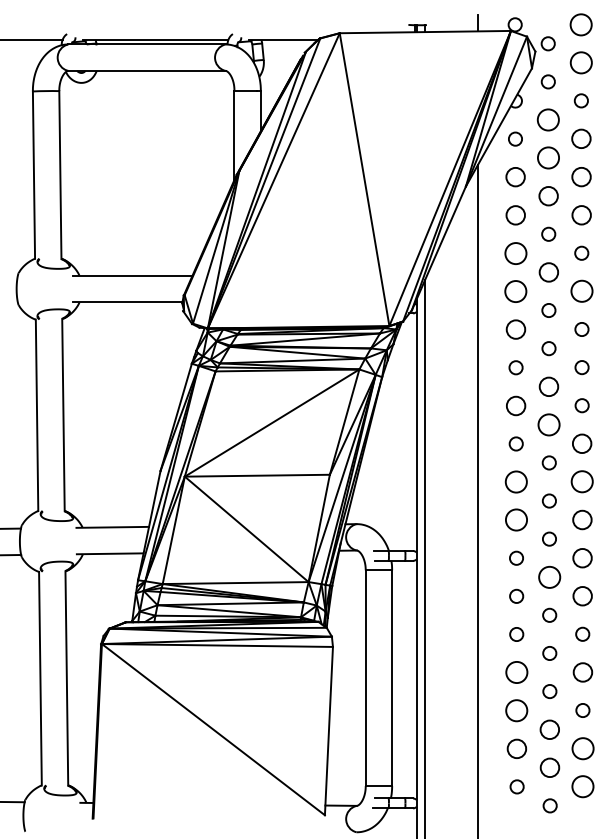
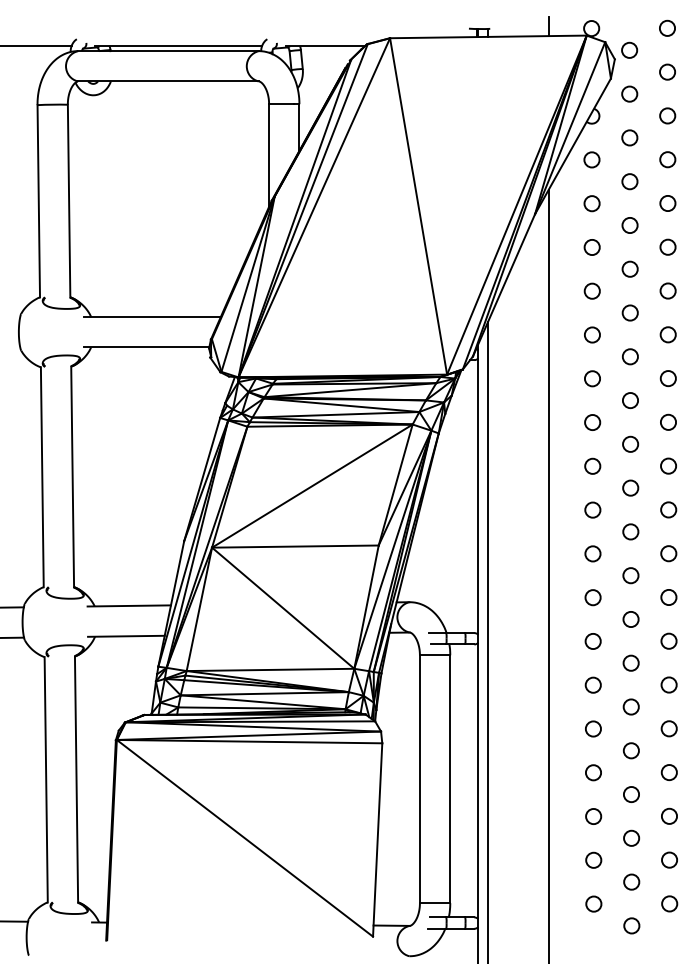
circle: (581, 23) -> (667, 27), size x0.62
circle: (581, 62) -> (667, 71), size x0.62
circle: (548, 119) -> (629, 137), size x0.62
circle: (581, 138) -> (667, 159), size x0.71
circle: (548, 157) -> (629, 181), size x0.62
circle: (515, 177) -> (591, 203), size x0.71
circle: (581, 177) -> (667, 203), size x0.71
circle: (548, 196) -> (629, 225), size x0.71
circle: (581, 214) -> (667, 246), size x0.71
circle: (515, 215) -> (591, 247), size x0.71
circle: (515, 252) -> (591, 290), size x0.62
circle: (548, 271) -> (629, 312), size x0.71
circle: (515, 291) -> (592, 334), size x0.62
circle: (581, 291) -> (667, 334), size x0.62
circle: (515, 329) -> (592, 378), size x0.71
circle: (549, 385) -> (630, 443), size x0.71
circle: (515, 405) -> (592, 465), size x0.71
circle: (549, 424) -> (630, 487), size x0.62
circle: (582, 443) -> (668, 509), size x0.71
circle: (515, 481) -> (592, 553), size x0.62
circle: (582, 481) -> (668, 553), size x0.62
circle: (515, 520) -> (592, 597), size x0.62
circle: (582, 520) -> (668, 597), size x0.71
circle: (582, 557) -> (668, 640), size x0.71
circle: (549, 576) -> (630, 662), size x0.62
circle: (582, 595) -> (668, 684), size x0.71
circle: (516, 672) -> (593, 772), size x0.62
circle: (582, 672) -> (668, 772), size x0.71
circle: (516, 710) -> (593, 816), size x0.62
circle: (549, 728) -> (631, 837), size x0.71
circle: (516, 748) -> (593, 859), size x0.71
circle: (582, 748) -> (669, 859), size x0.62
circle: (549, 767) -> (631, 881), size x0.71
circle: (582, 786) -> (669, 903), size x0.62

